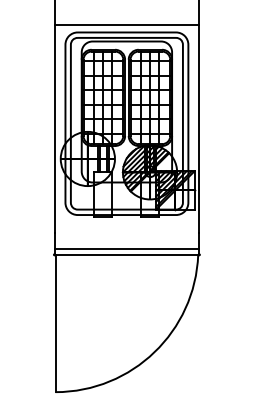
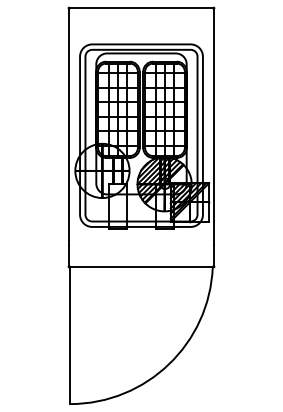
line: (126, 25) -> (141, 37), removed
line: (126, 249) -> (141, 261), removed

